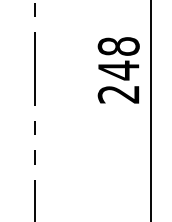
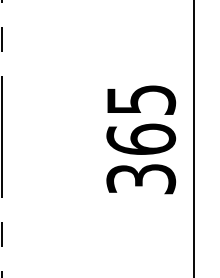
text: (118, 70) -> (140, 139), 248 -> 365

